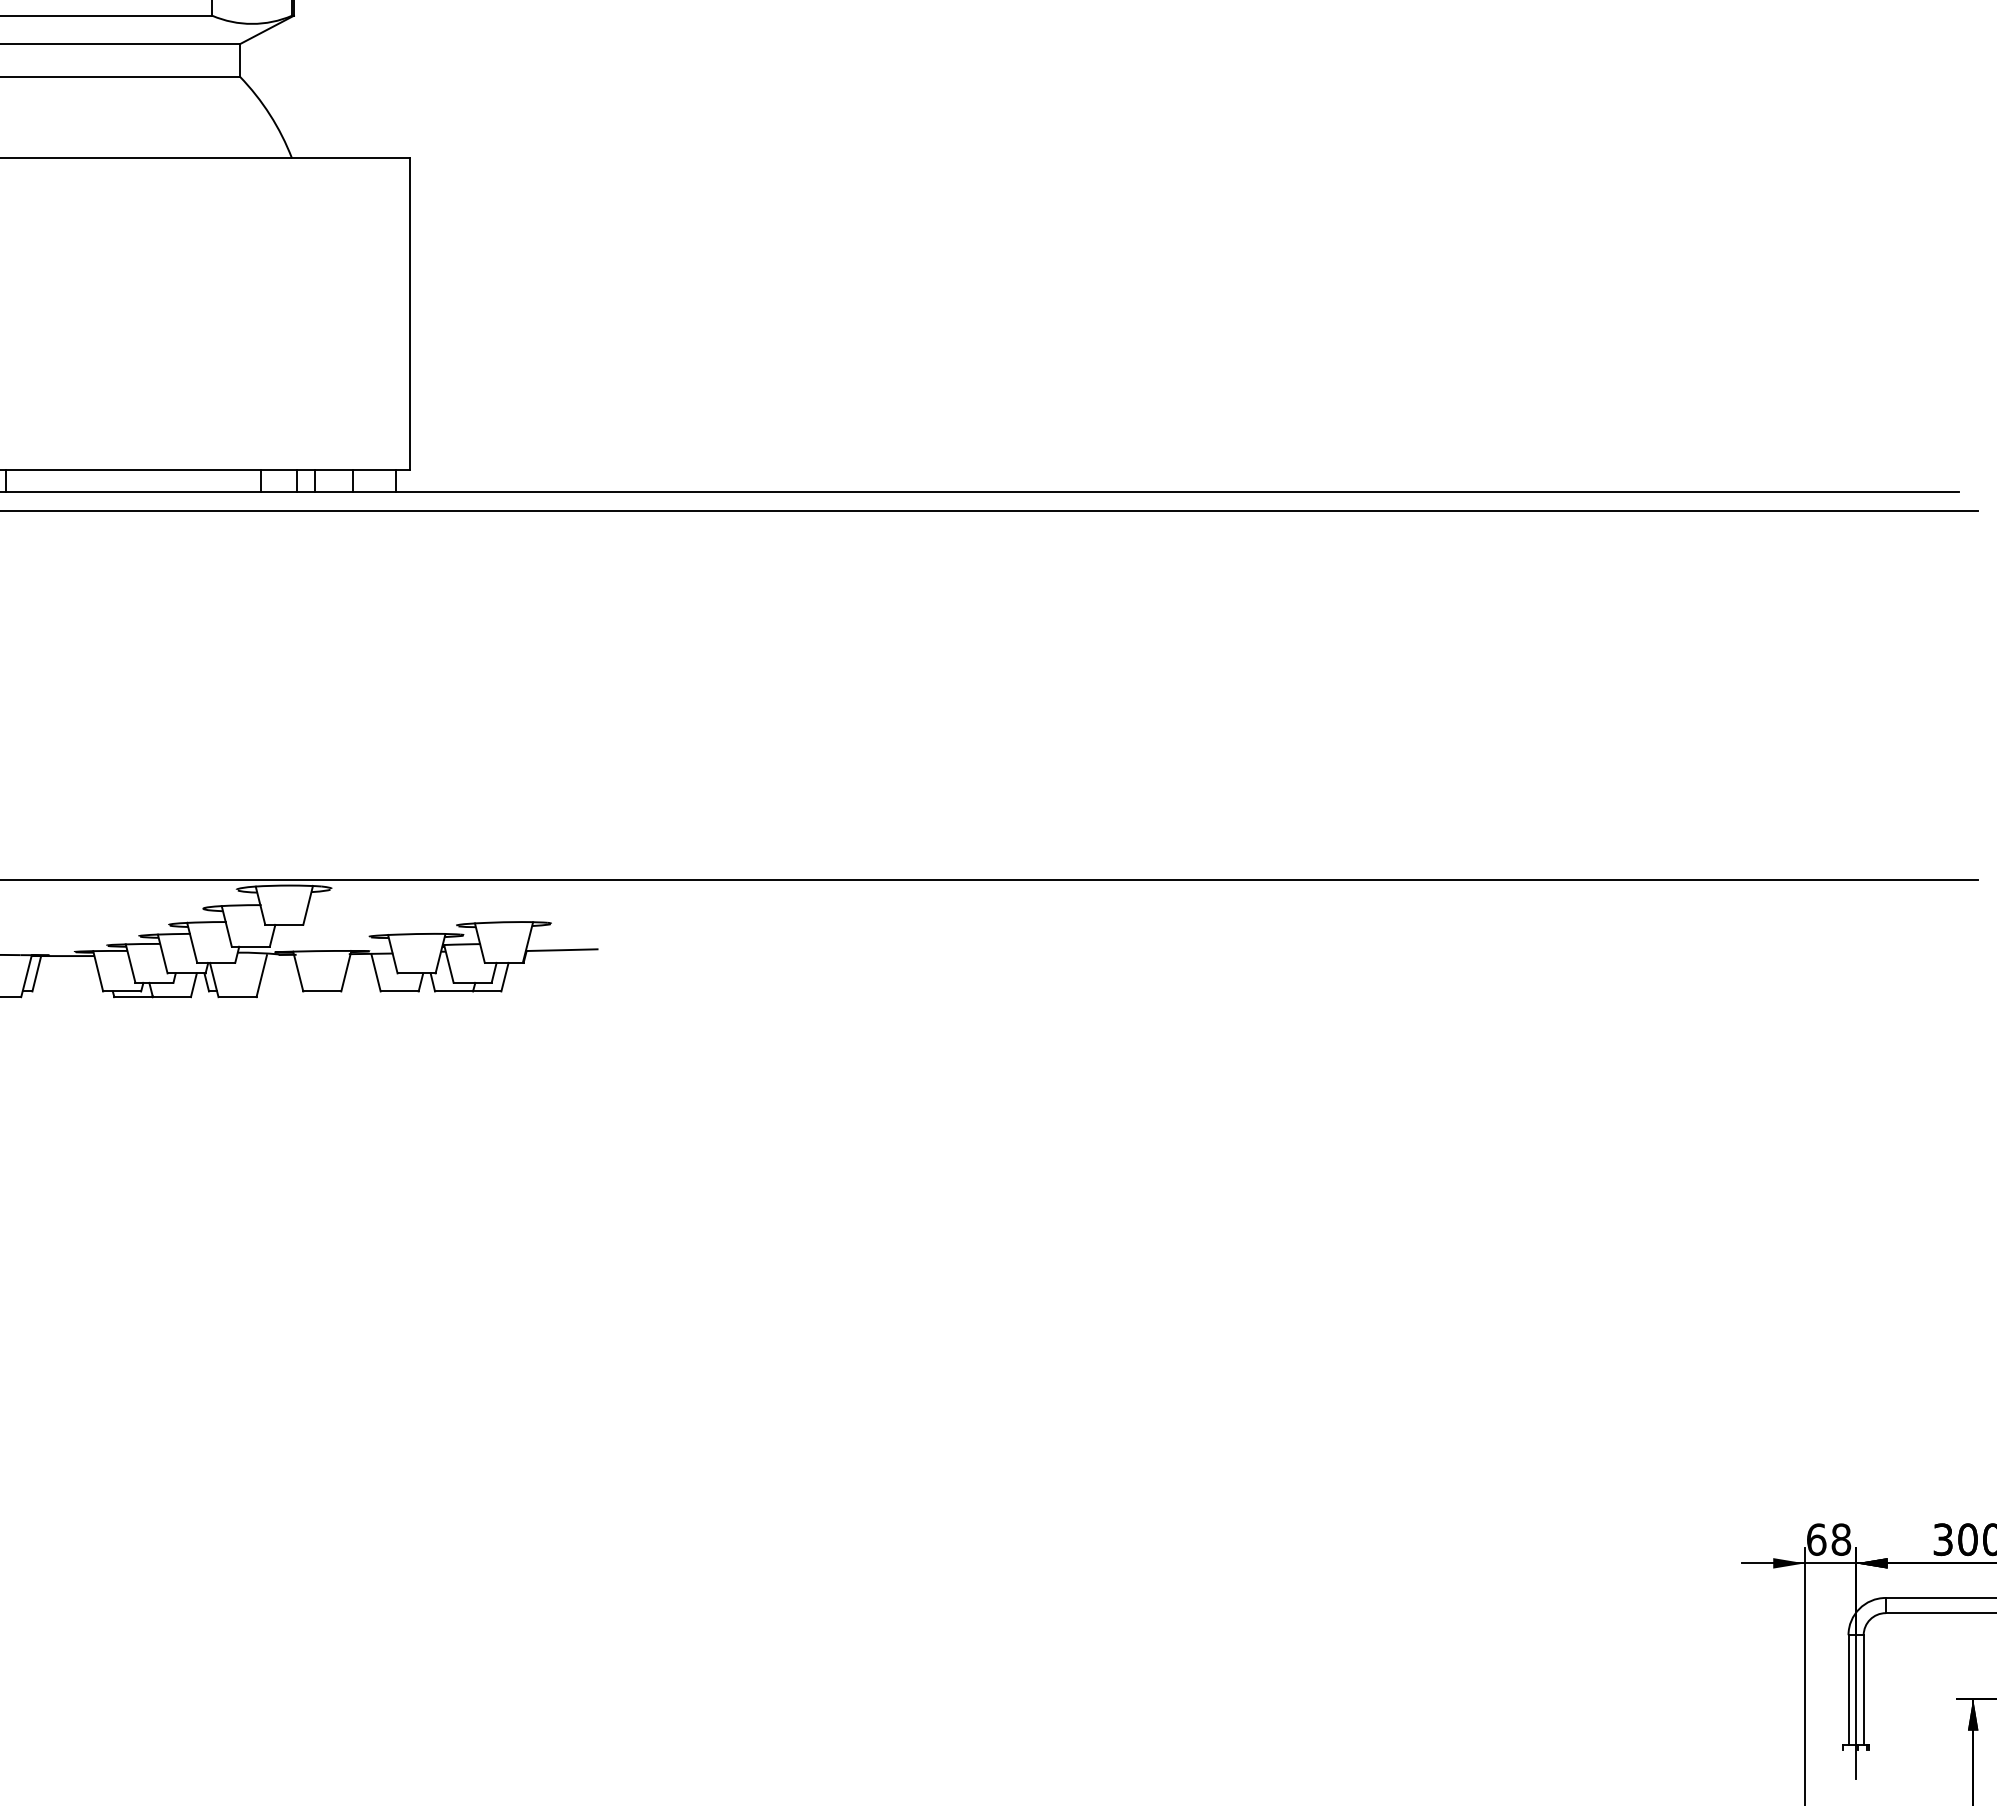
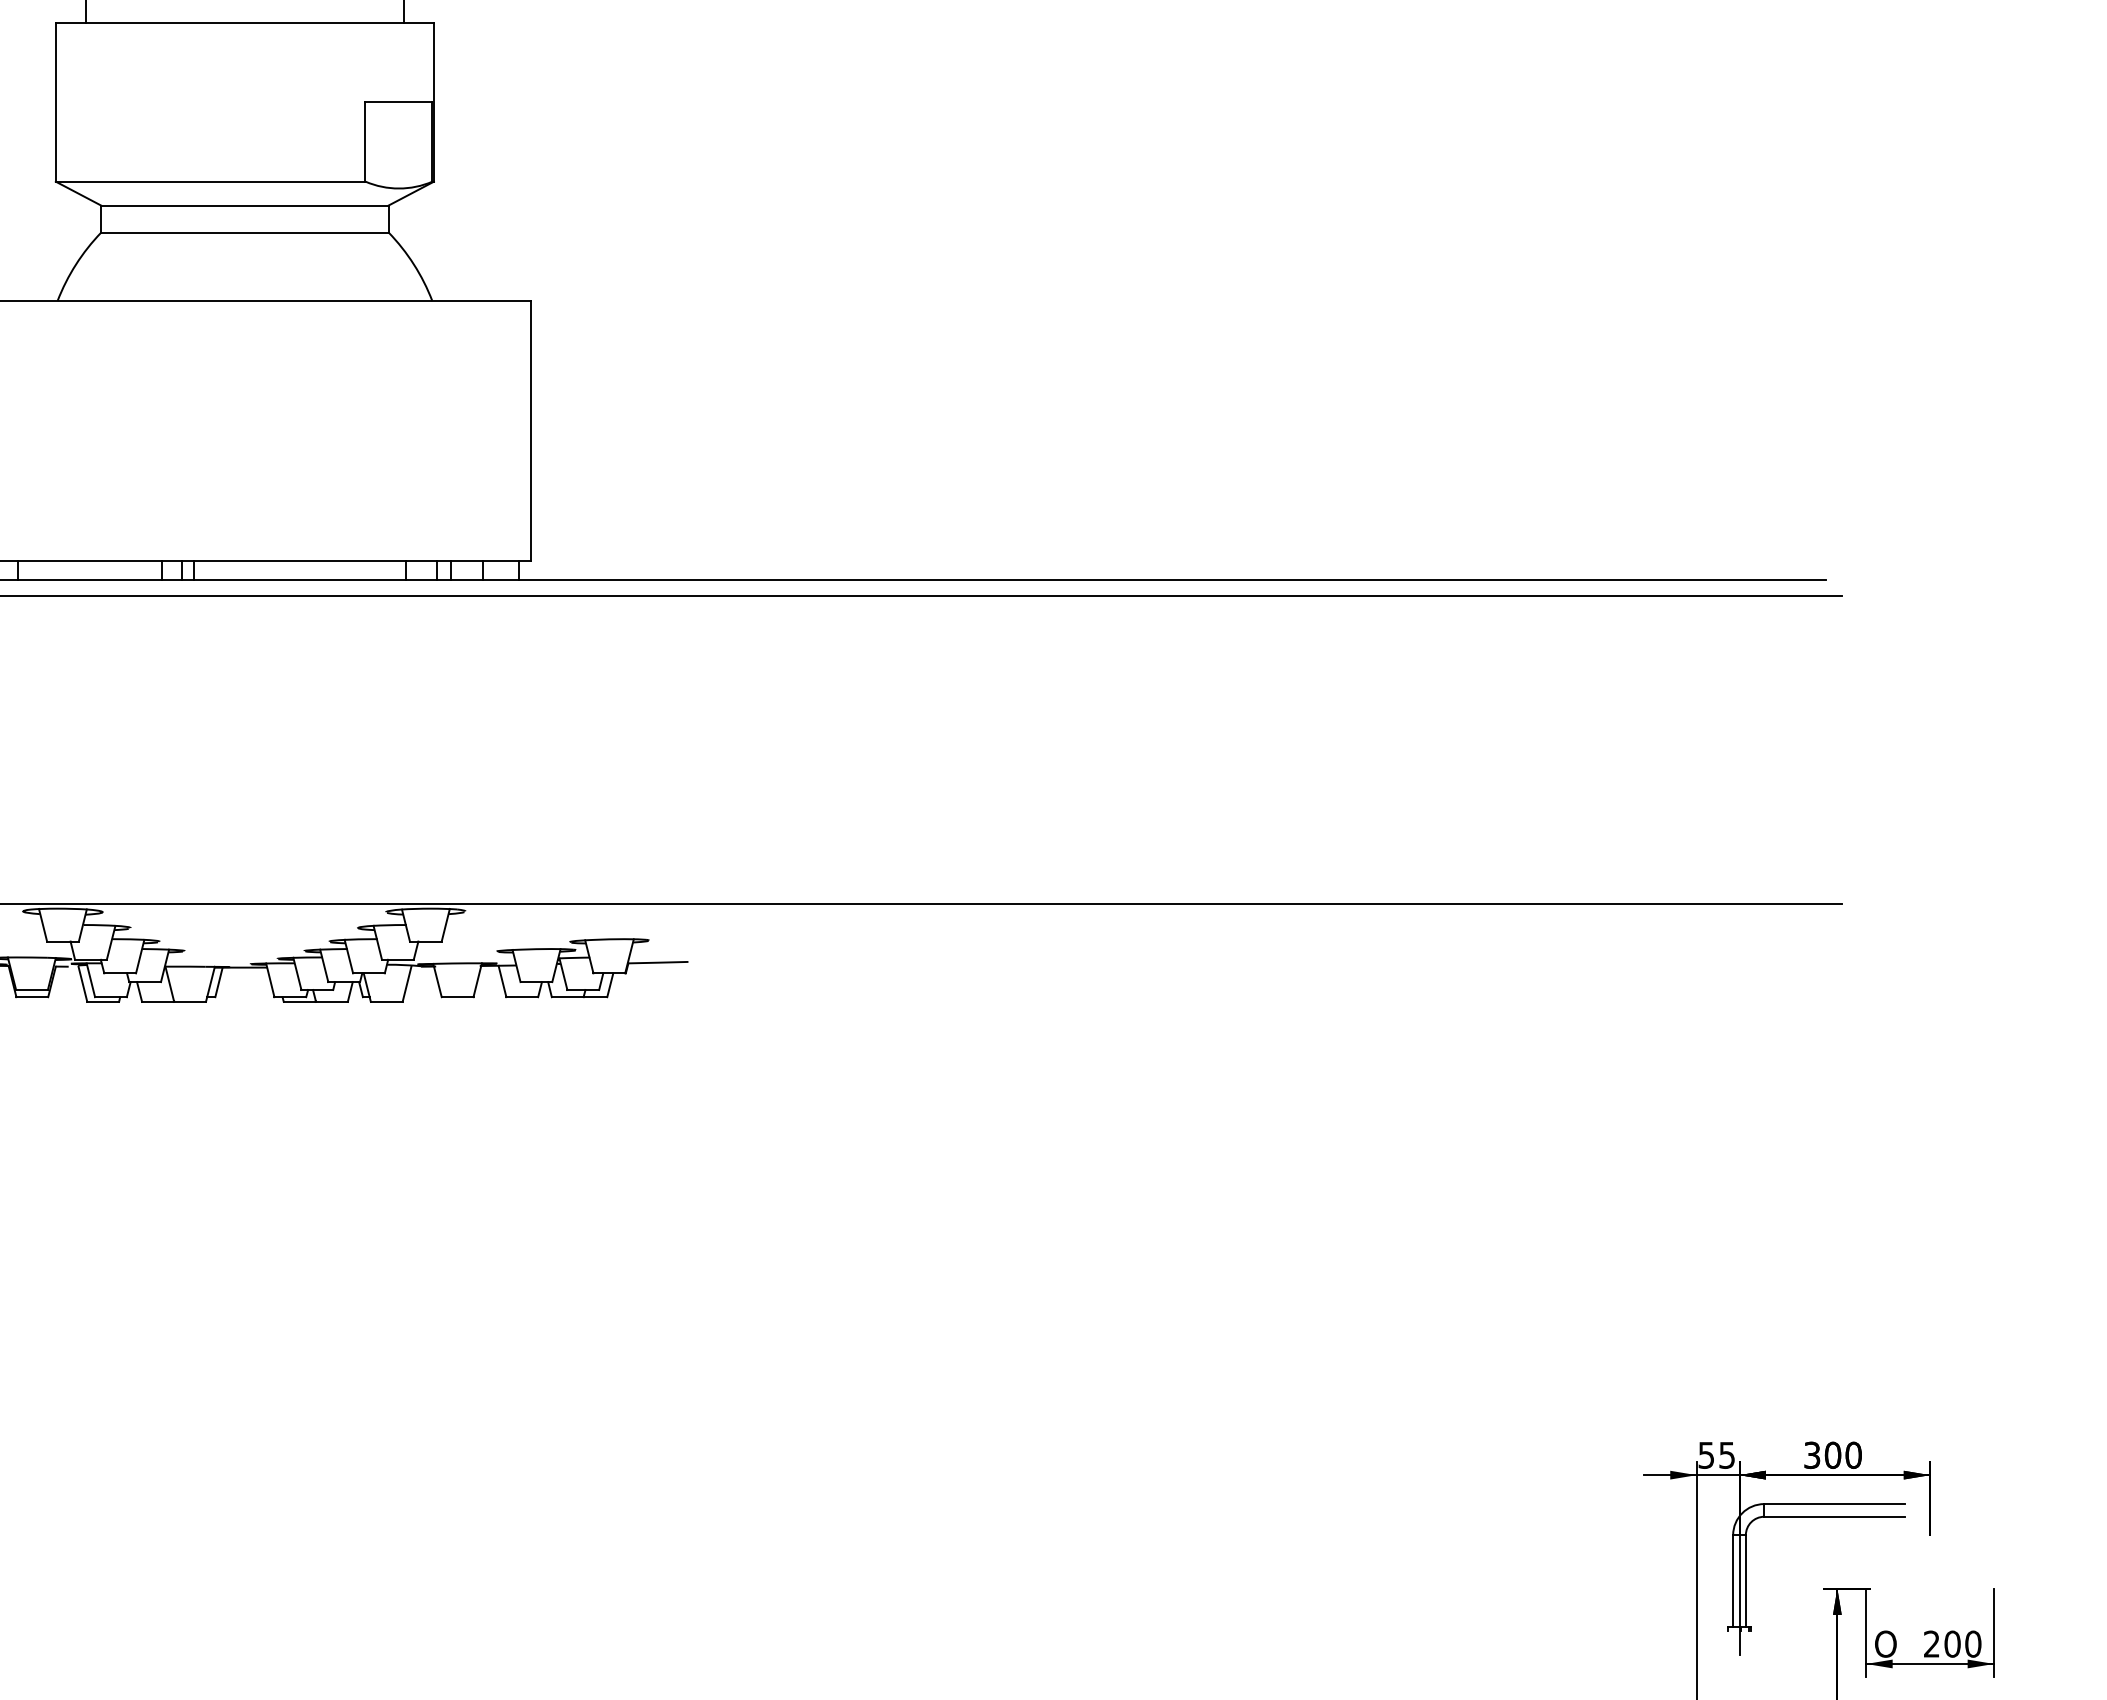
text: (1828, 1538) -> (1716, 1454), 68 -> 55

